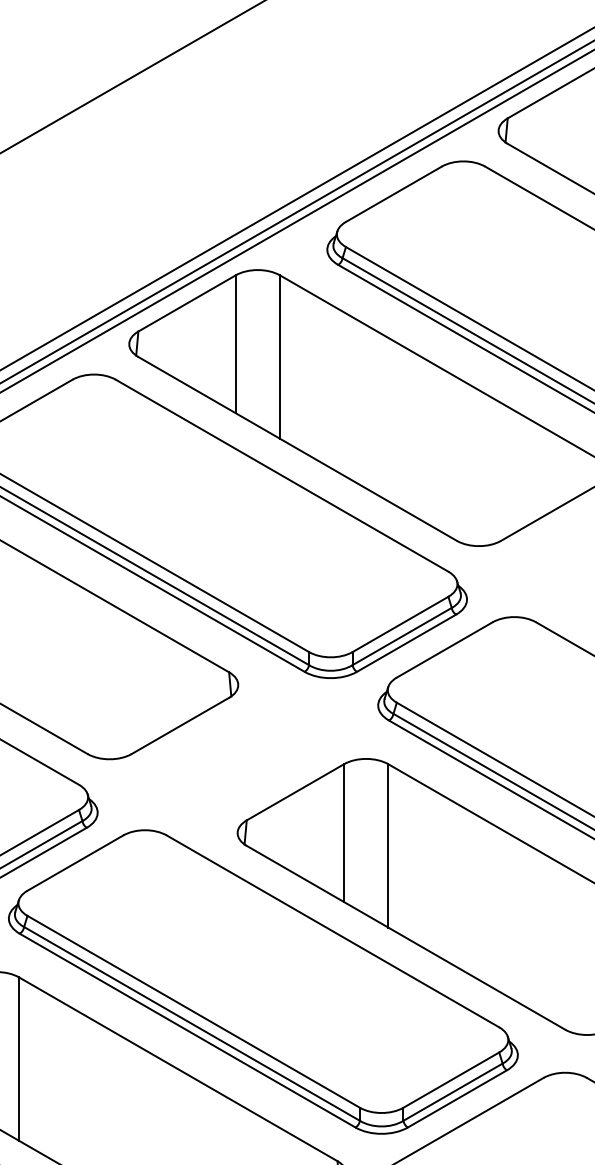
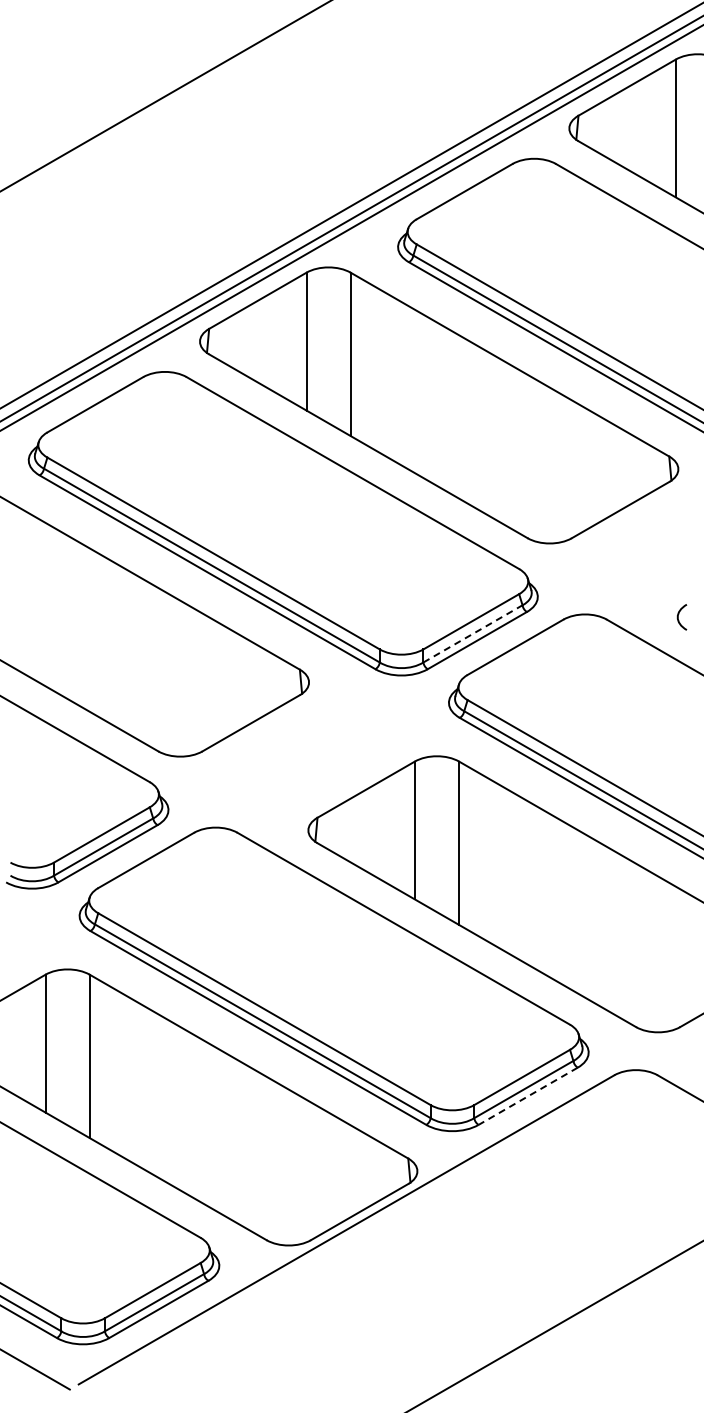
line: (402, 636) -> (473, 633), solid -> dashed
line: (456, 1099) -> (527, 1096), solid -> dashed

